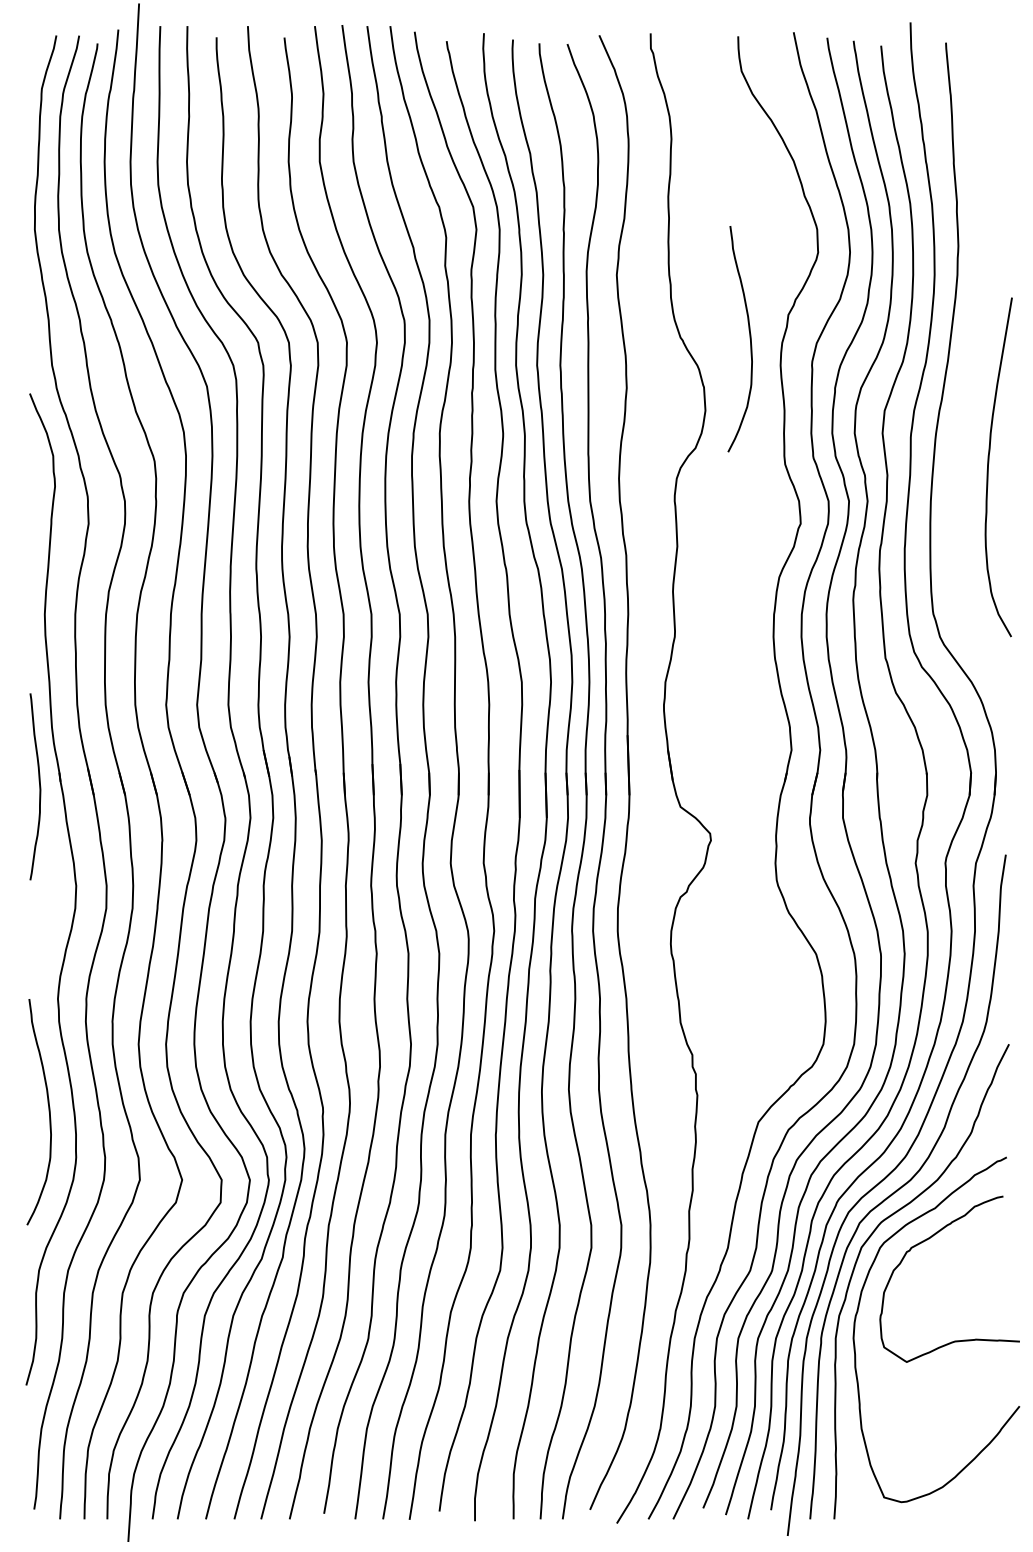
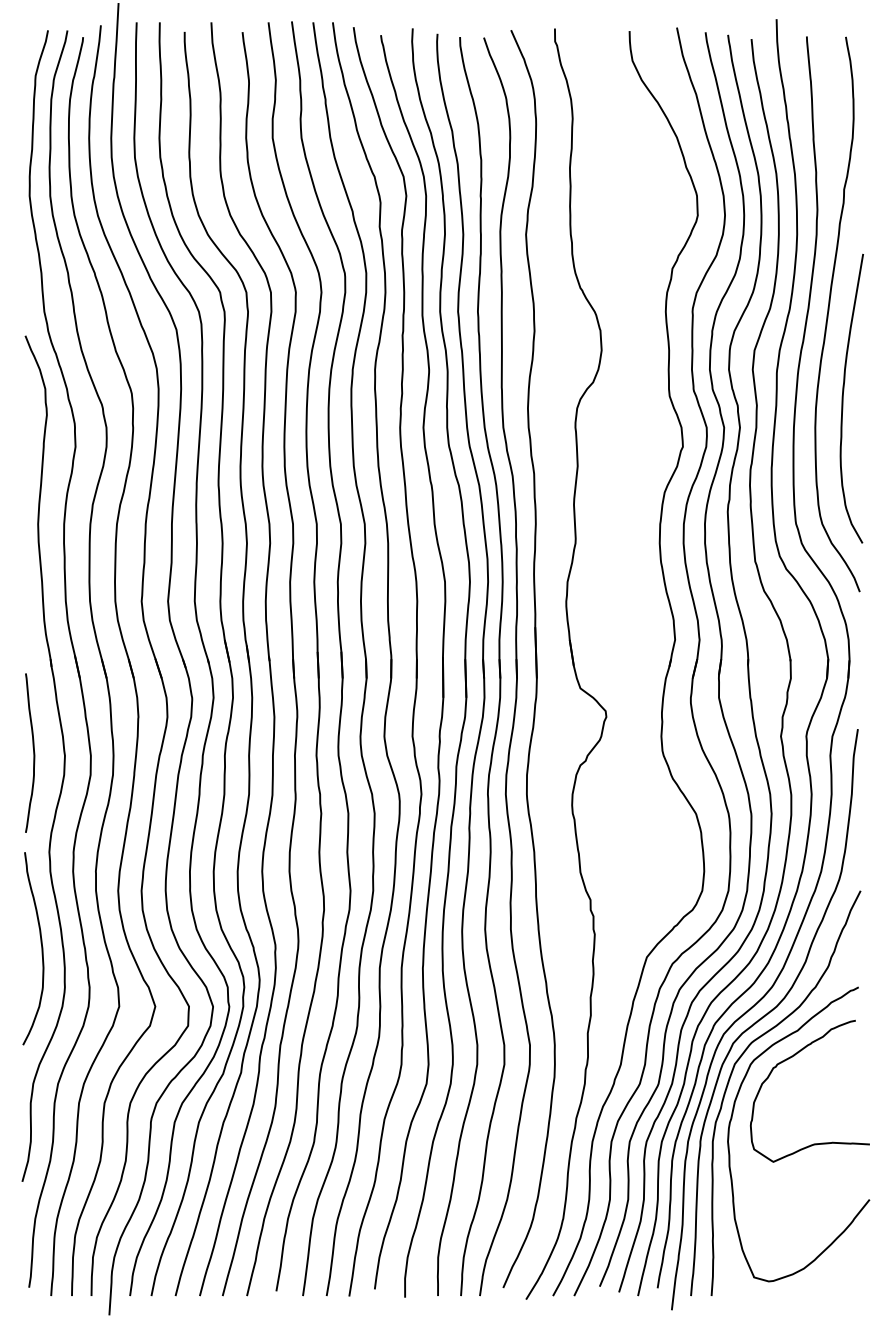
curve: (749, 339) -> (639, 289), removed
curve: (971, 368) -> (828, 314), added
curve: (39, 786) -> (33, 752), moved

